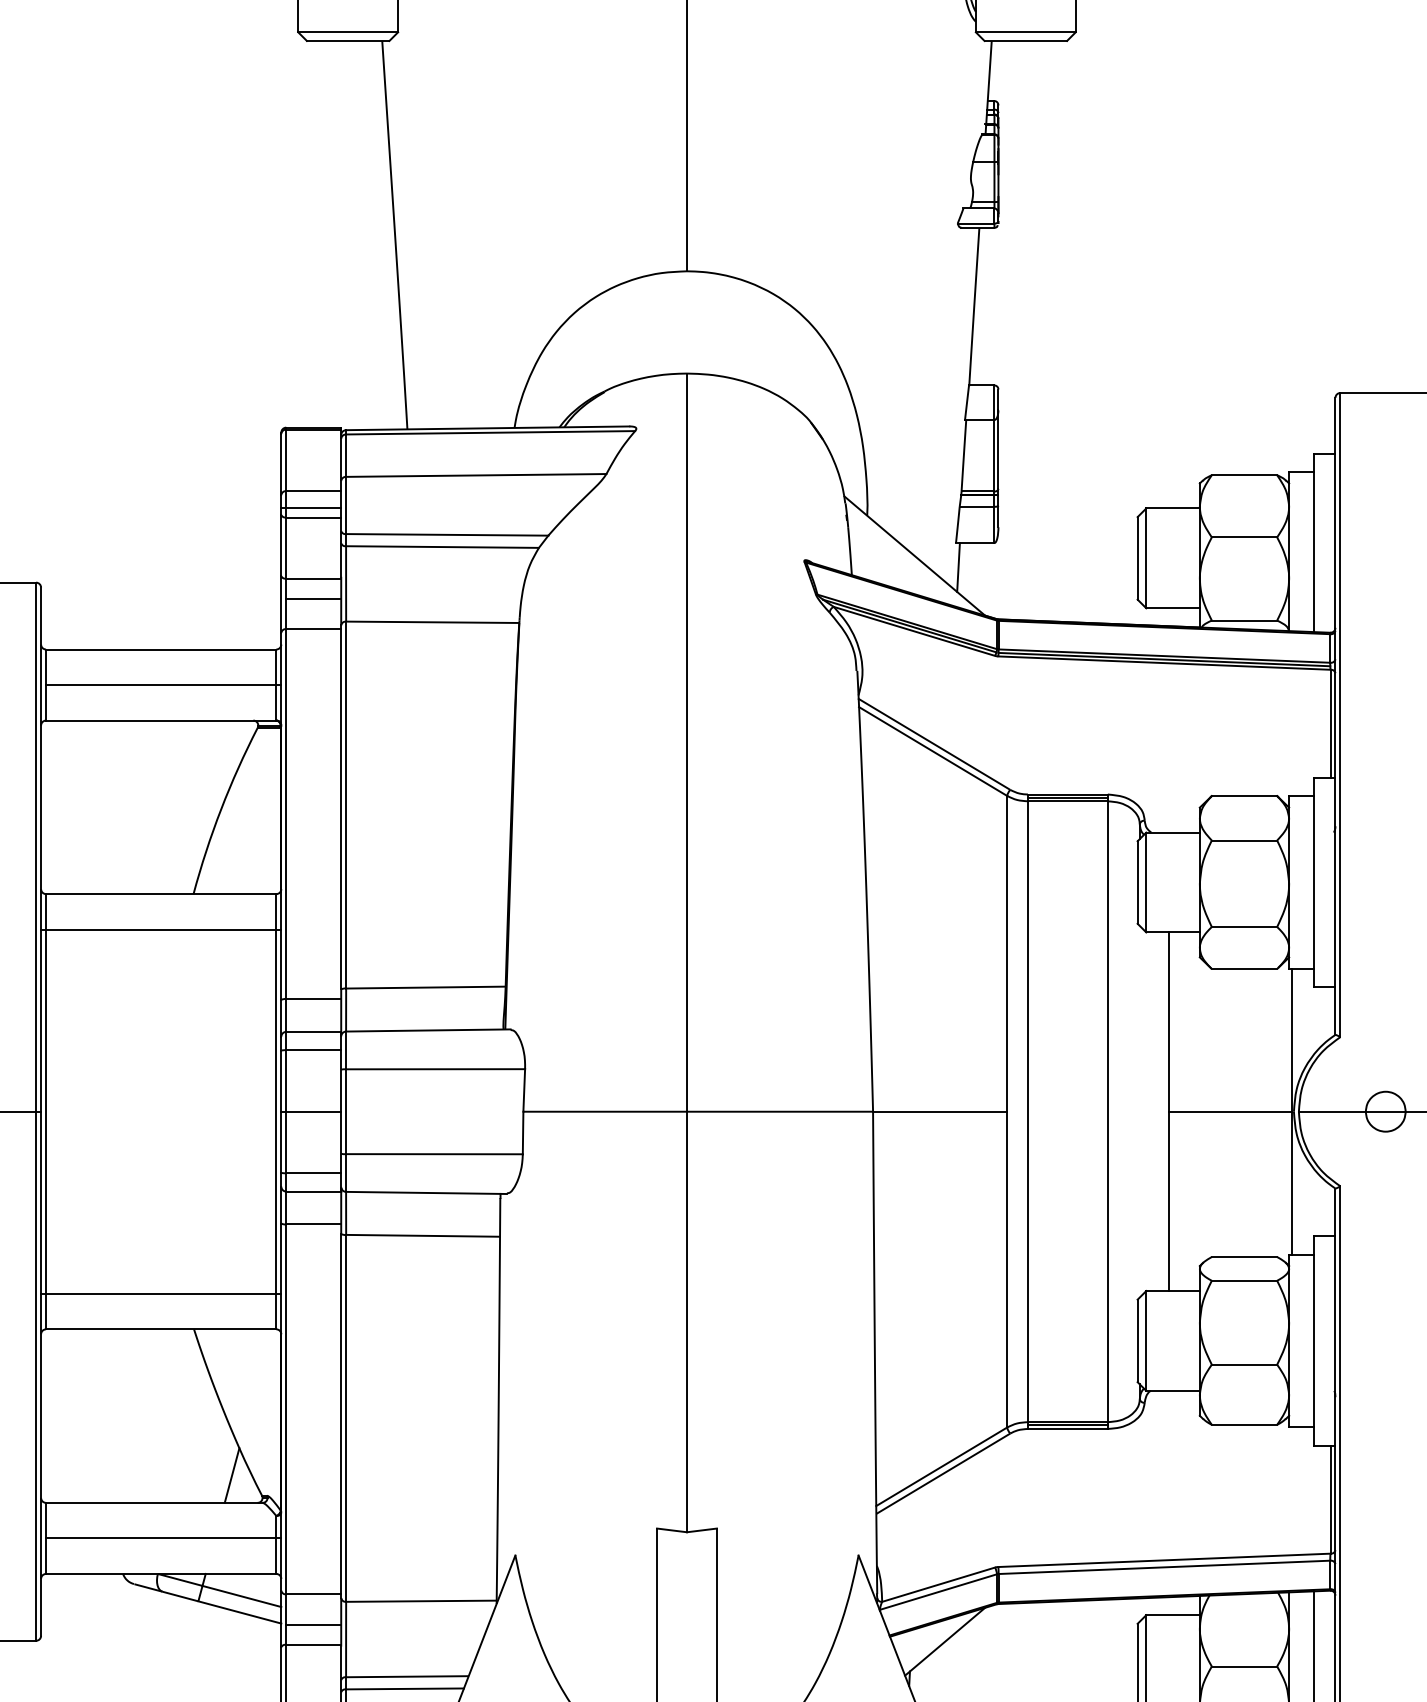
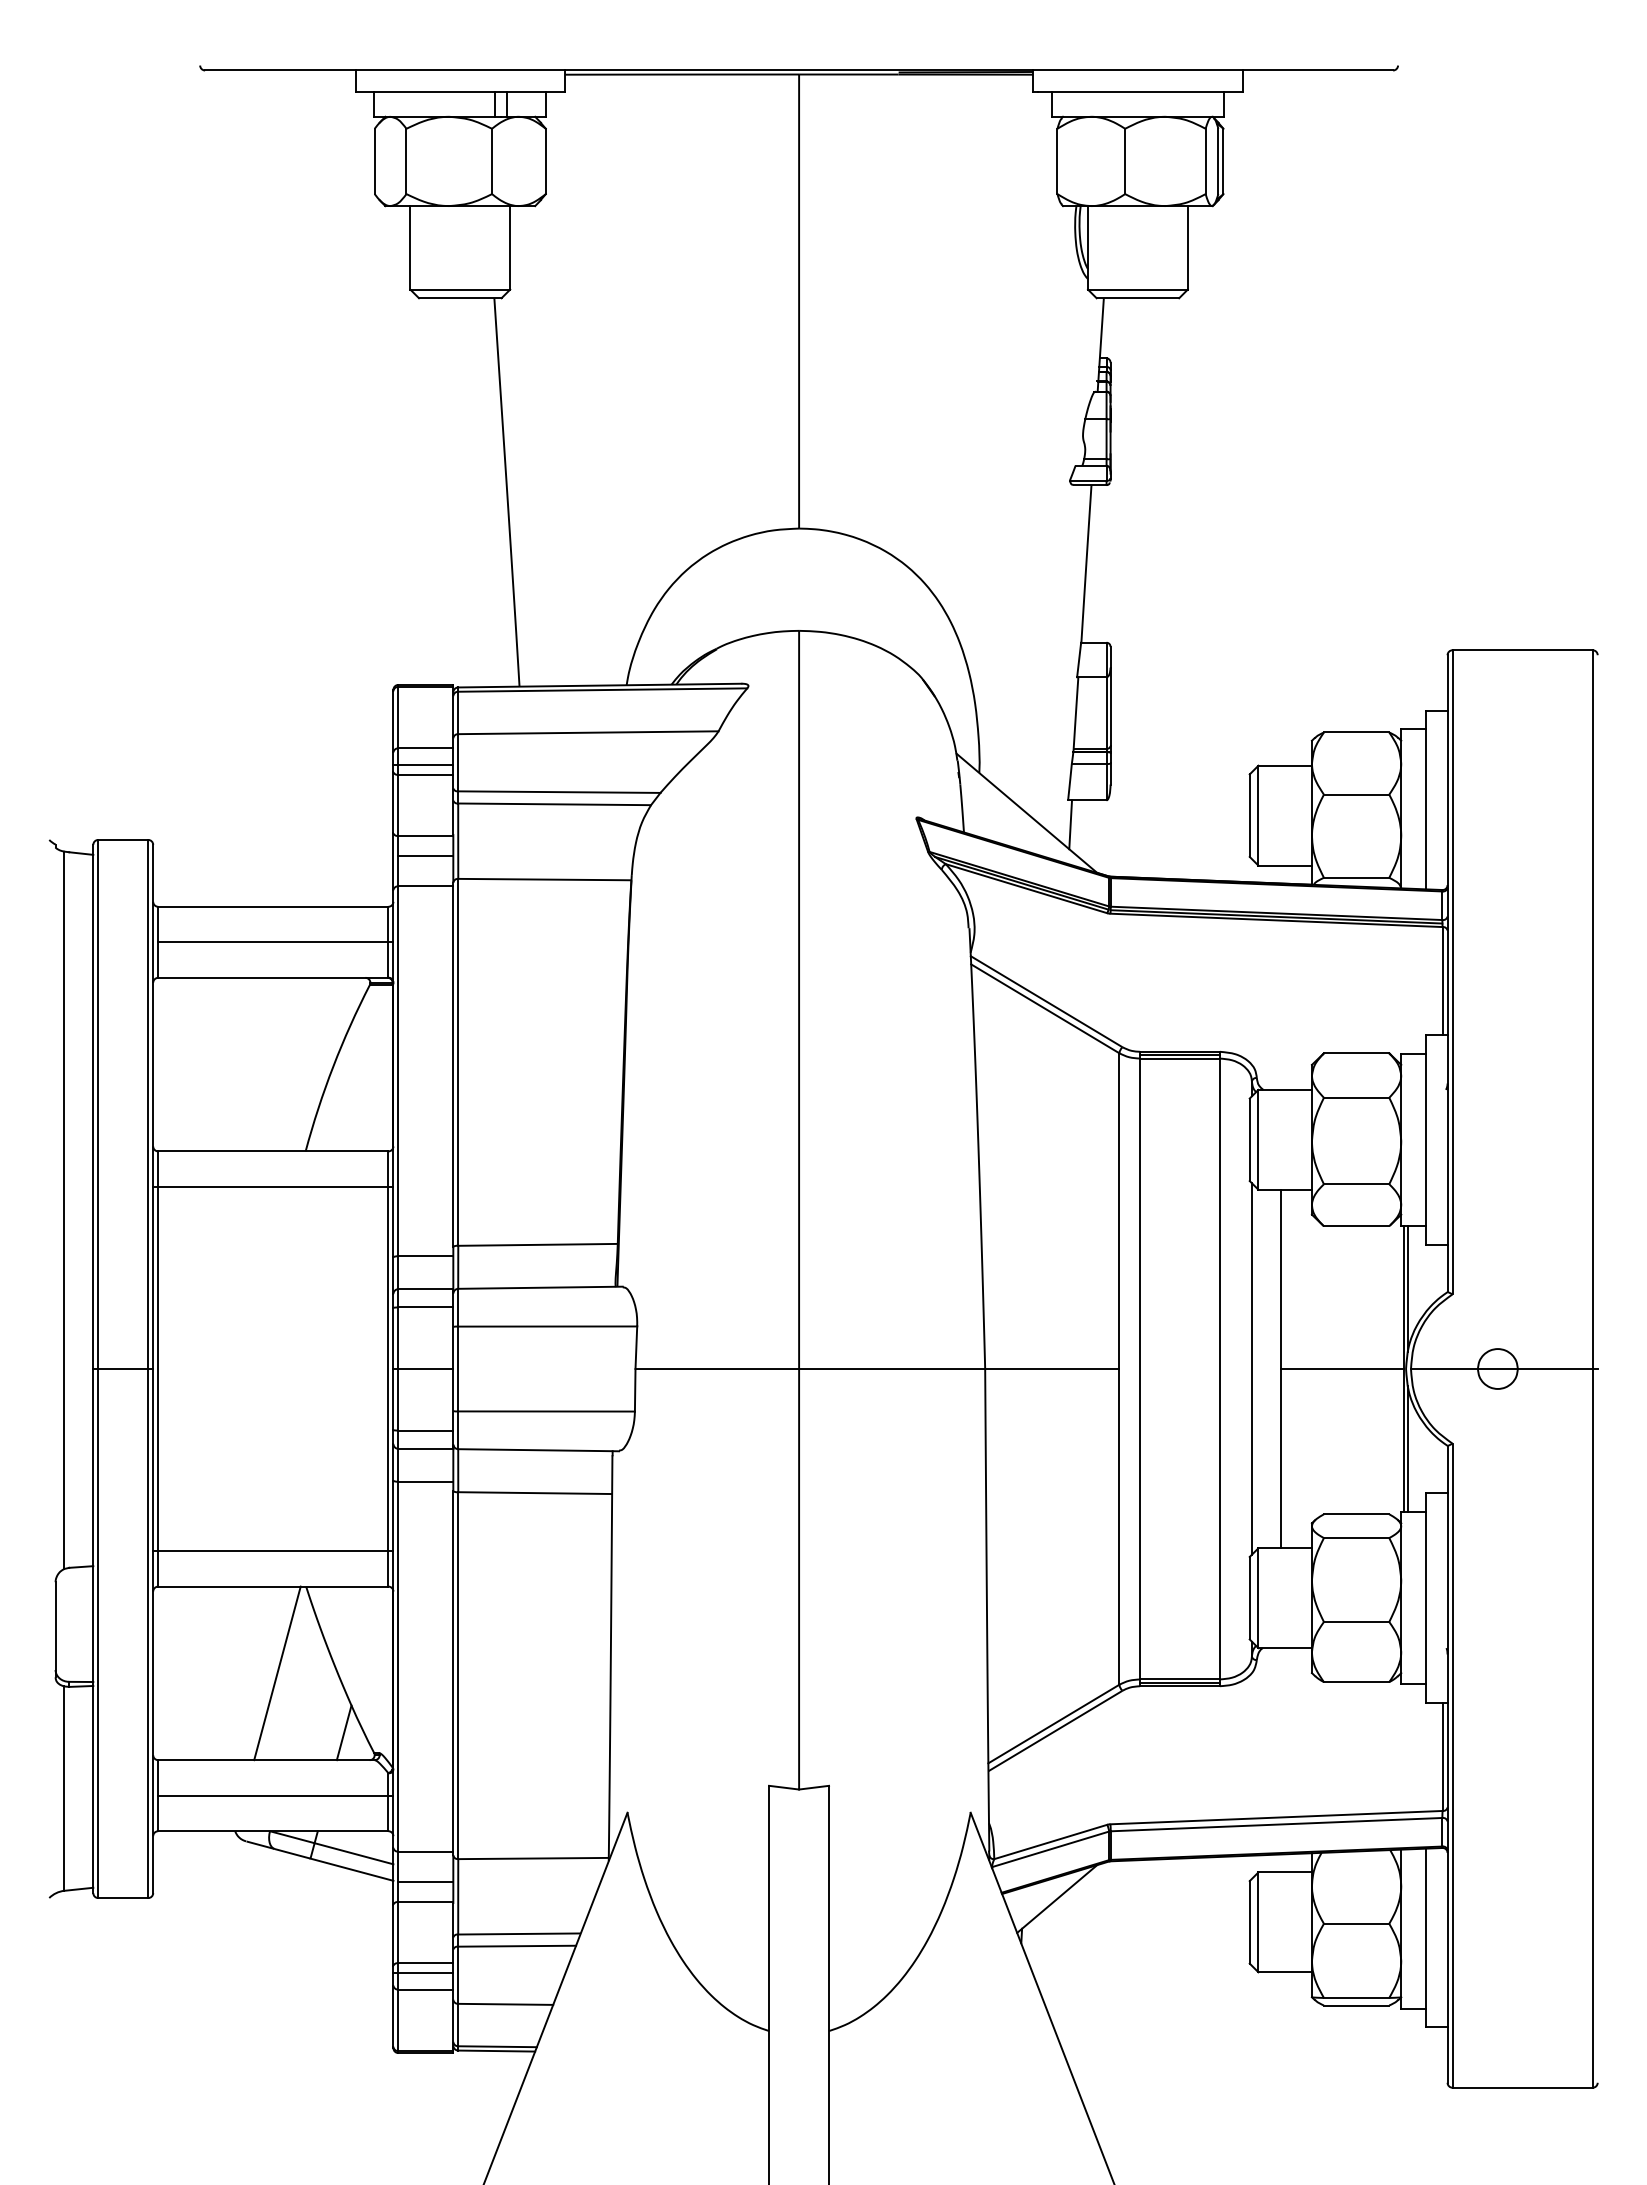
line: (1295, 1031) -> (1407, 1288), added
line: (1139, 1111) -> (1251, 1368), added
line: (1295, 1192) -> (1407, 1449), added
line: (165, 1416) -> (277, 1673), added

